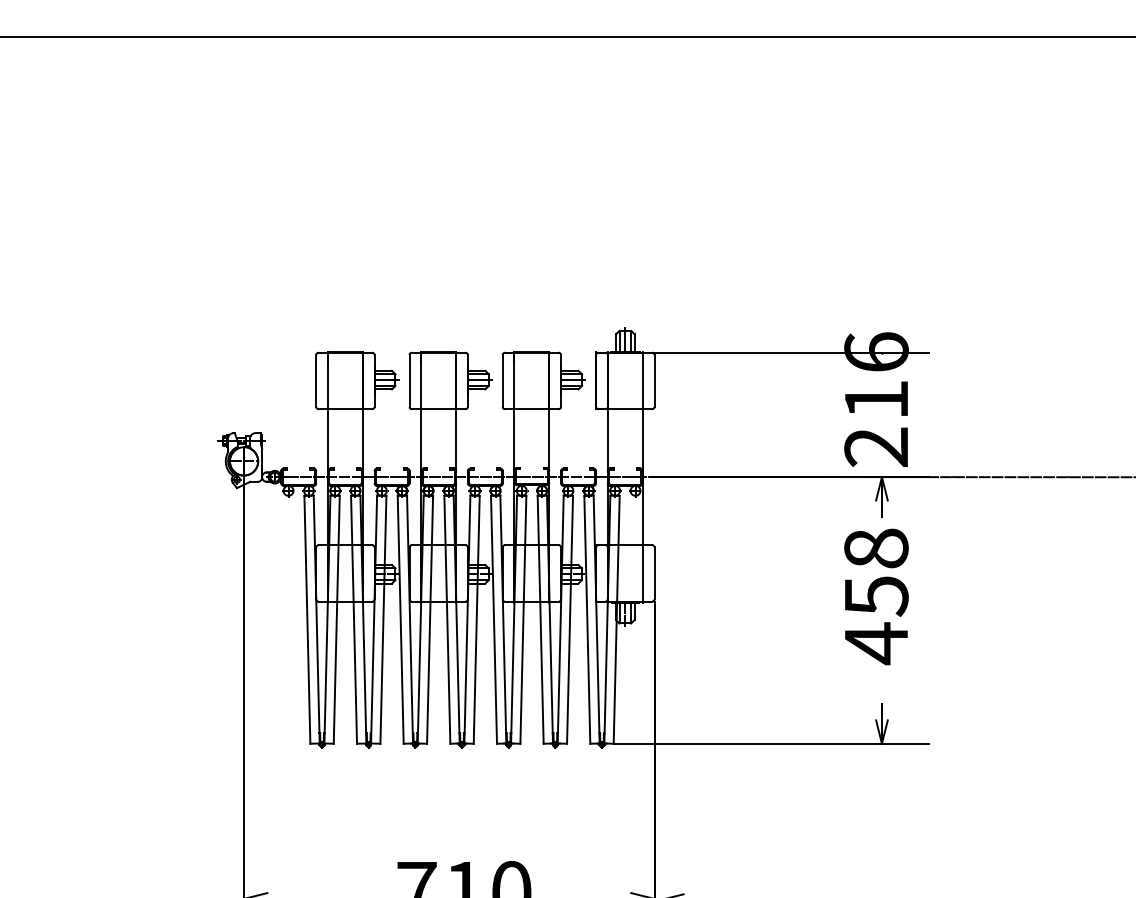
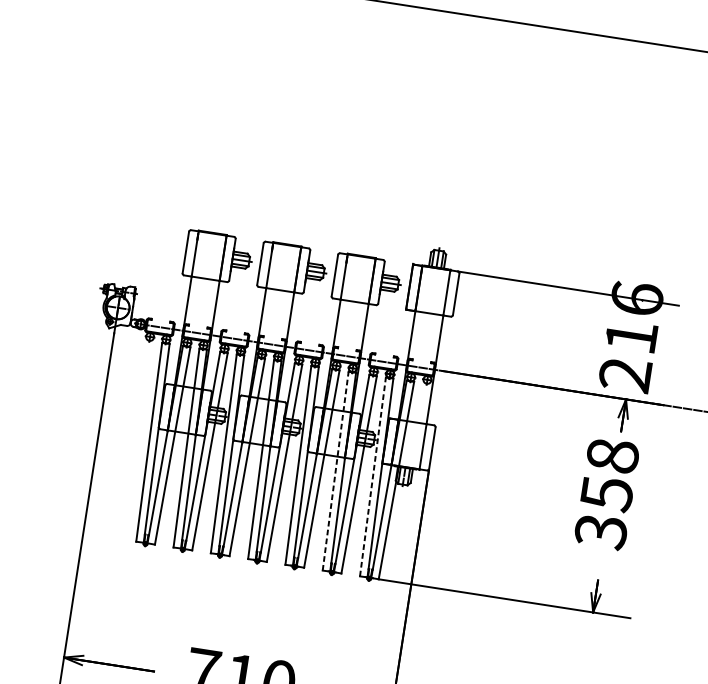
line: (540, 619) -> (335, 470), solid -> dashed
line: (587, 619) -> (373, 476), solid -> dashed
text: (876, 643) -> (601, 531), 458 -> 358

